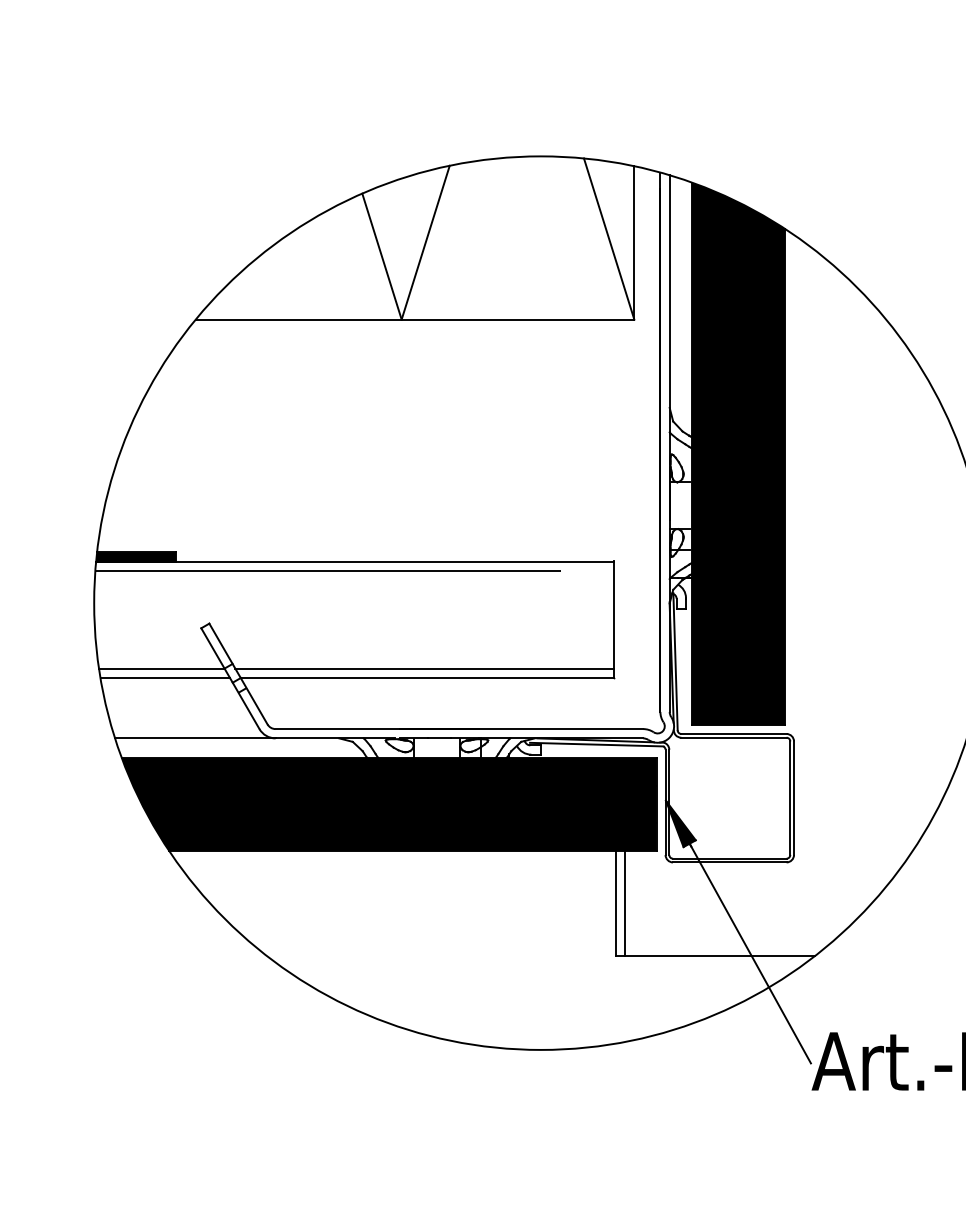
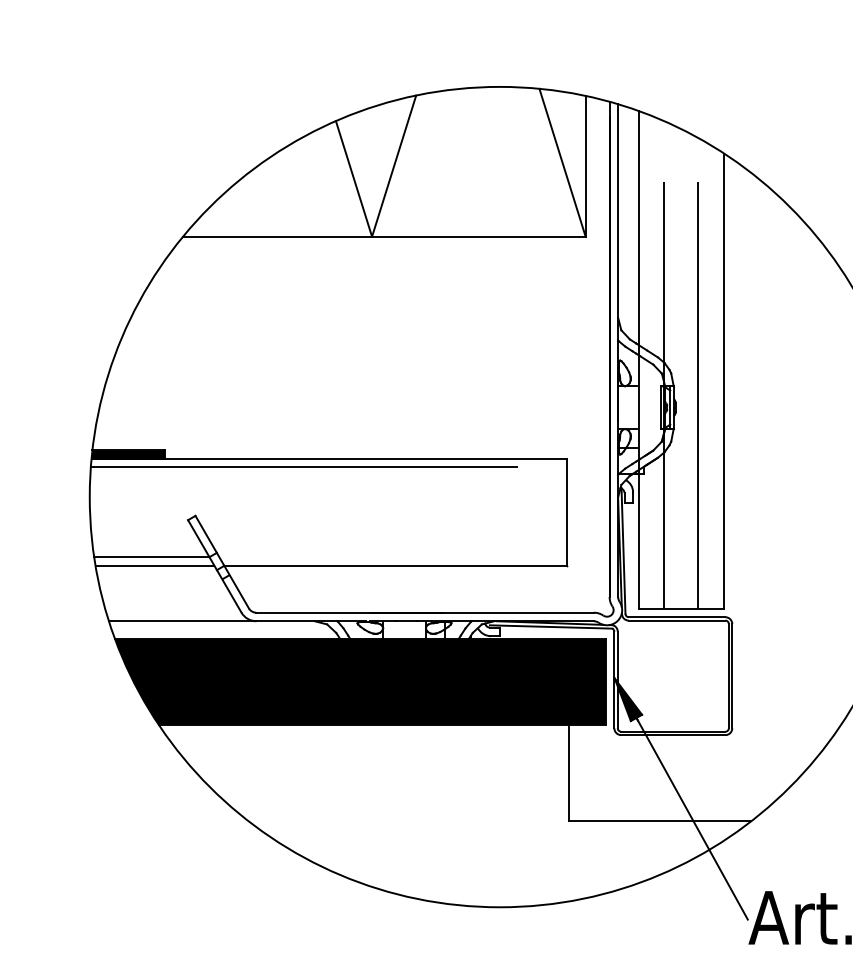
fill: (738, 453) -> (681, 359), removed
line: (424, 668) -> (393, 557), removed
line: (625, 903) -> (577, 772), removed

